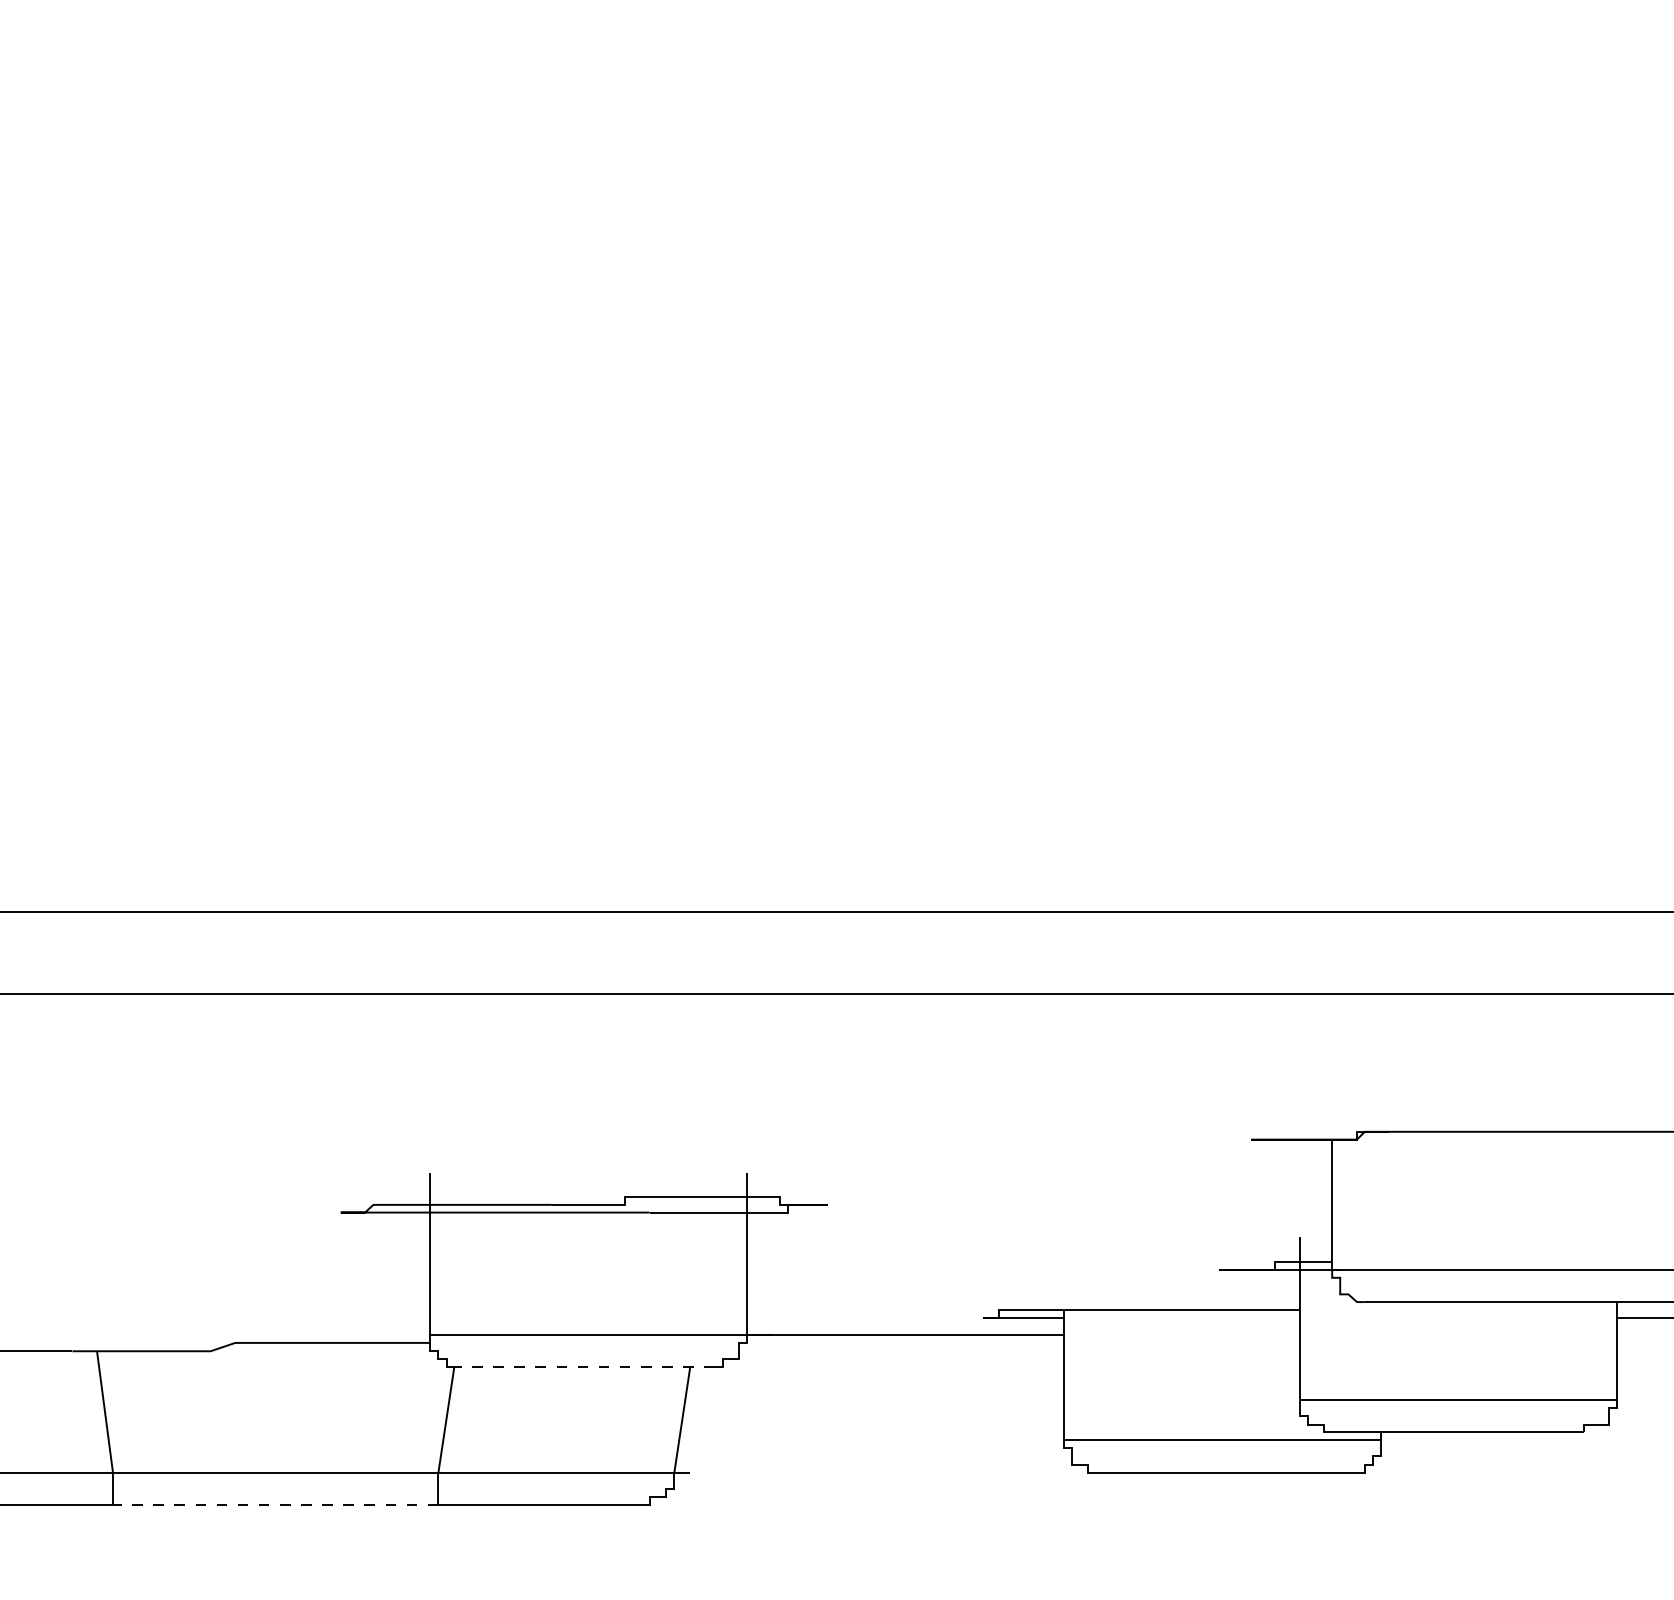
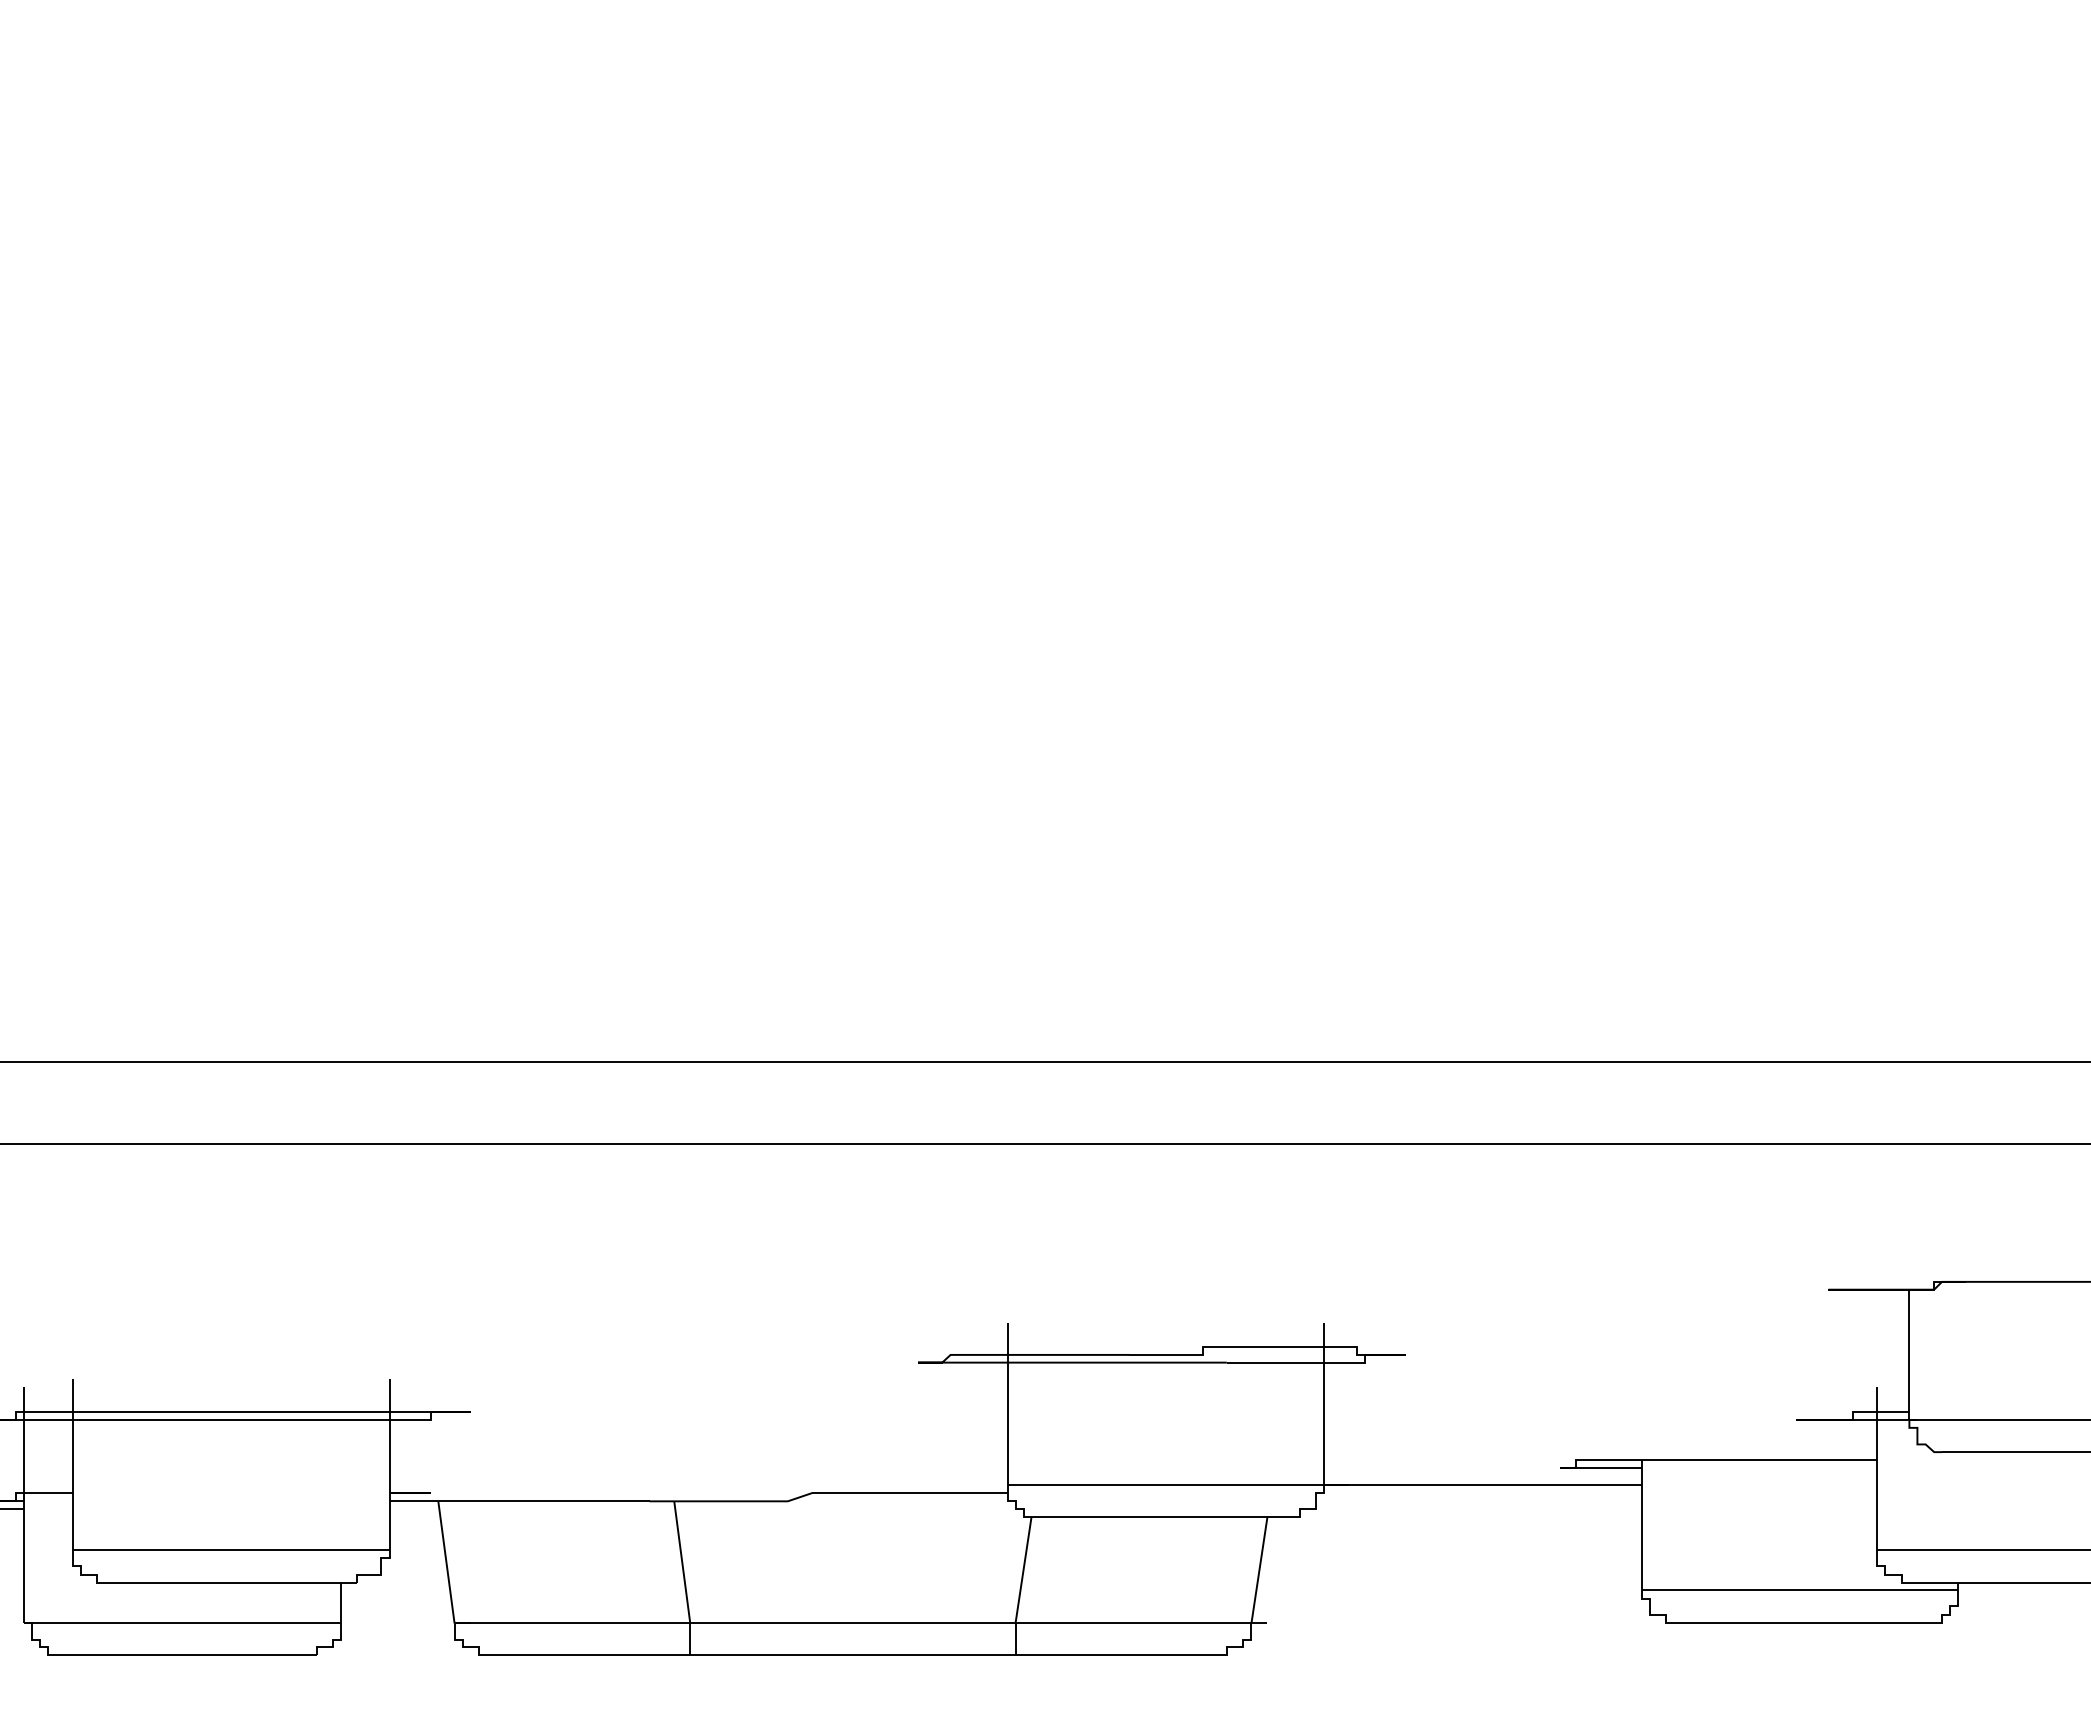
line: (588, 1366) -> (1165, 1516), dashed -> solid
line: (275, 1505) -> (852, 1655), dashed -> solid

